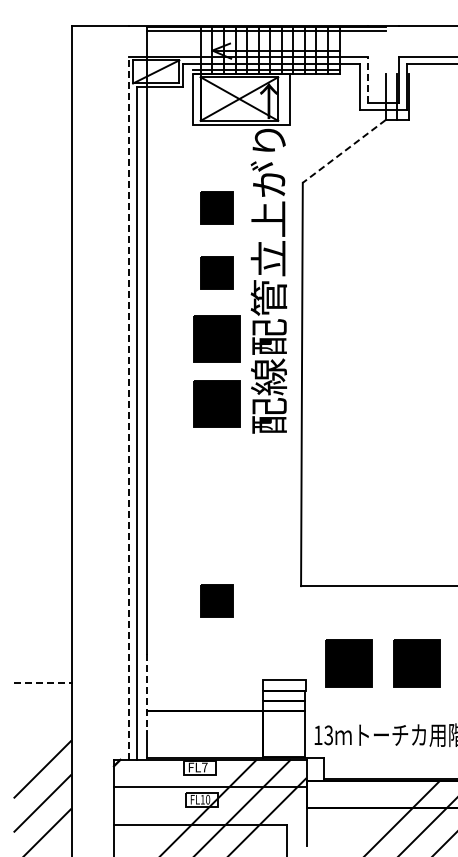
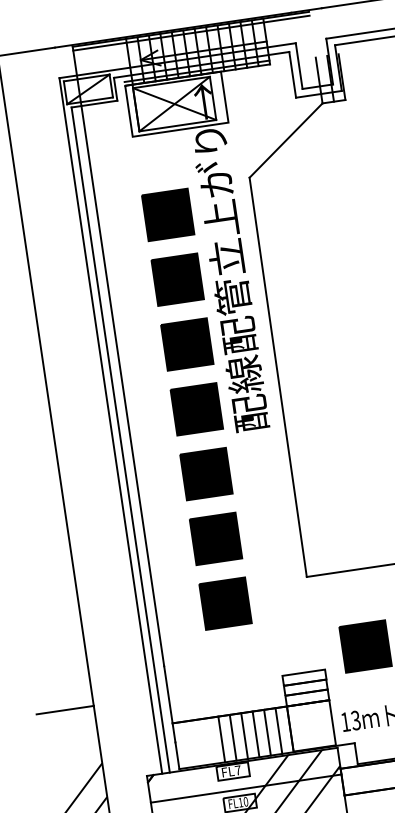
line: (368, 79) -> (299, 65), dashed -> solid
line: (343, 151) -> (285, 140), dashed -> solid
part: (216, 207) -> (167, 214), size x1.43
part: (216, 272) -> (177, 279), size x1.43
line: (129, 408) -> (111, 426), dashed -> solid
part: (216, 469) -> (206, 473), added
part: (216, 534) -> (215, 538), added
part: (216, 600) -> (225, 603), size x1.43
line: (42, 682) -> (65, 710), dashed -> solid
line: (146, 692) -> (169, 704), dashed -> solid
line: (193, 734) -> (222, 739), added
line: (204, 734) -> (232, 737), added
line: (216, 734) -> (244, 736), added
line: (227, 734) -> (255, 734), added
line: (239, 734) -> (267, 732), added
line: (250, 734) -> (278, 731), added

